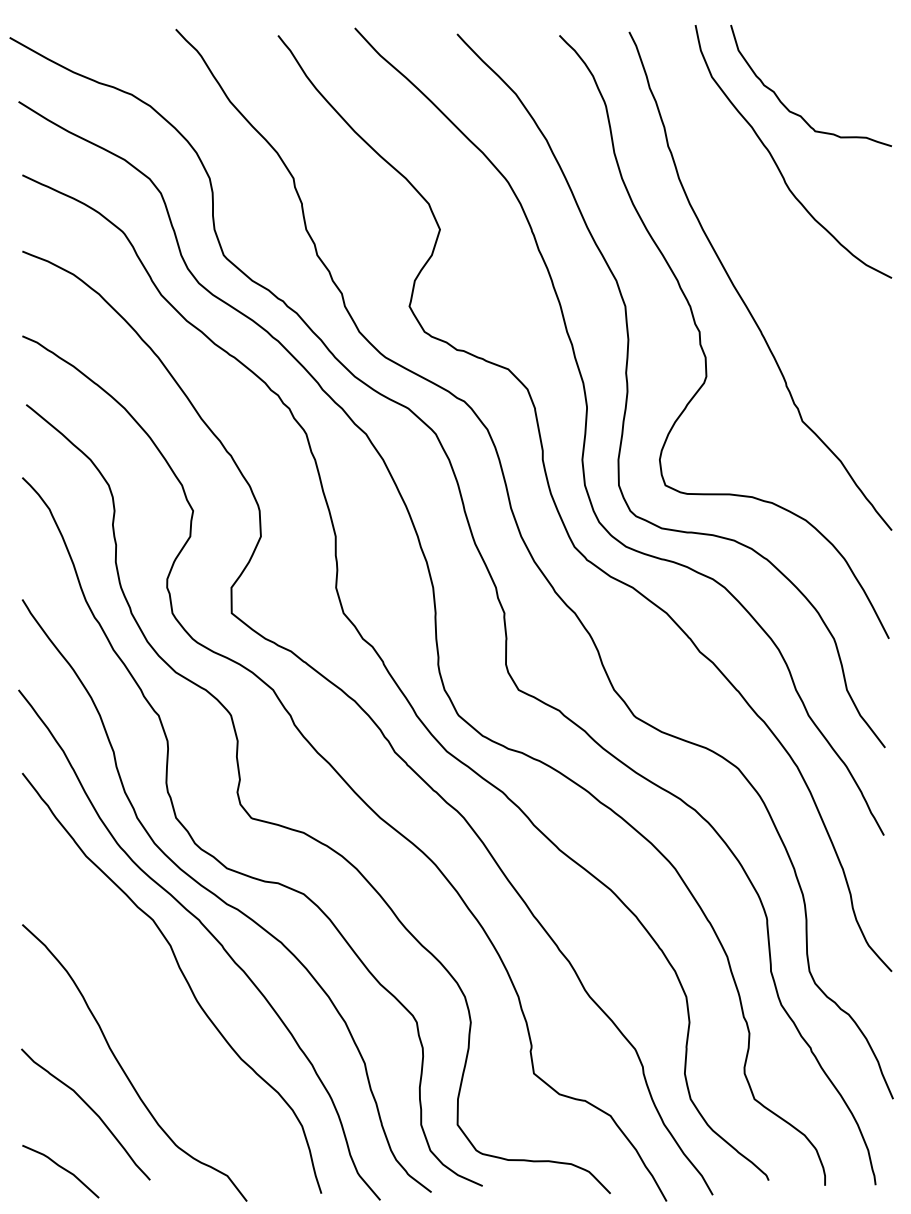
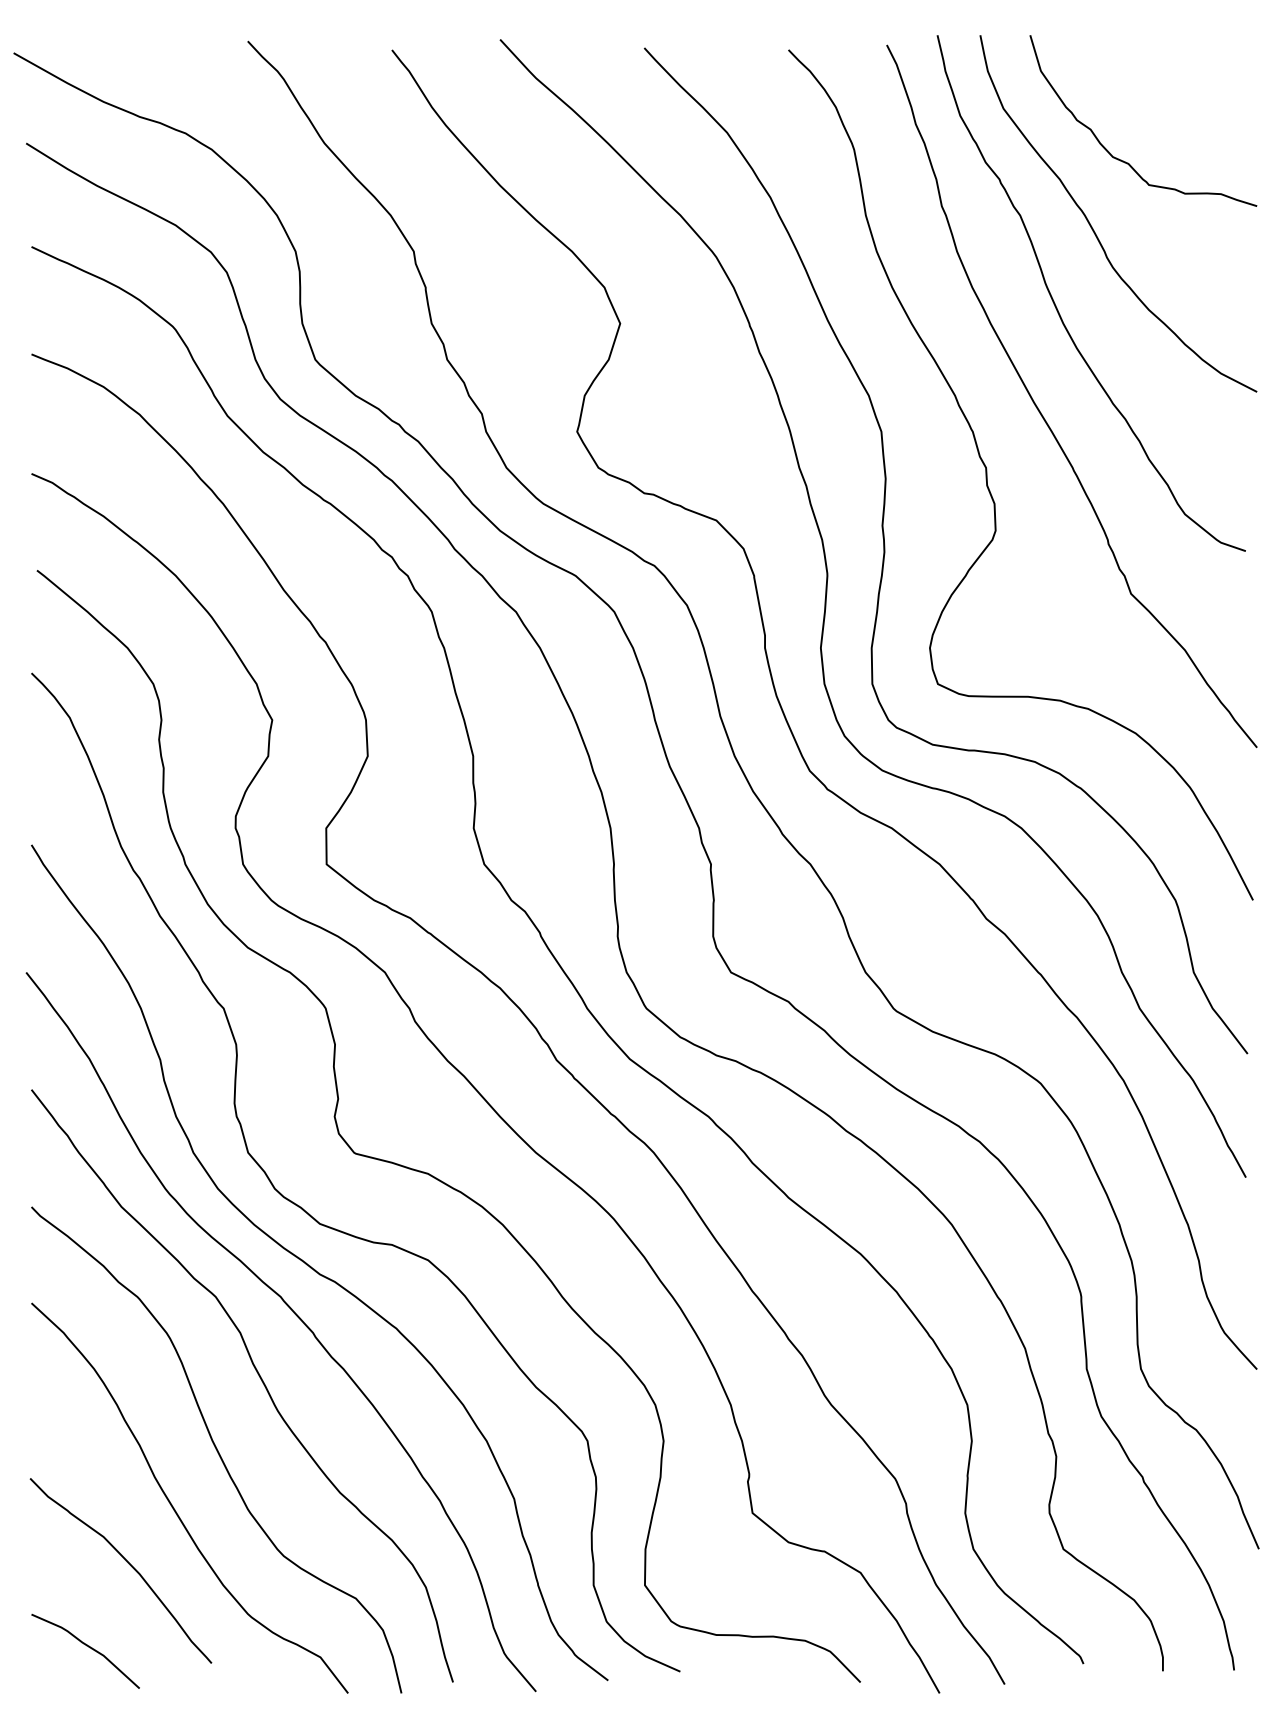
curve: (750, 218) -> (1057, 307), added
curve: (153, 1028) -> (216, 1449), added

